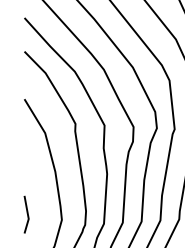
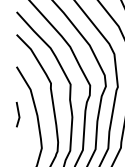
line: (25, 213) -> (17, 113), moved

